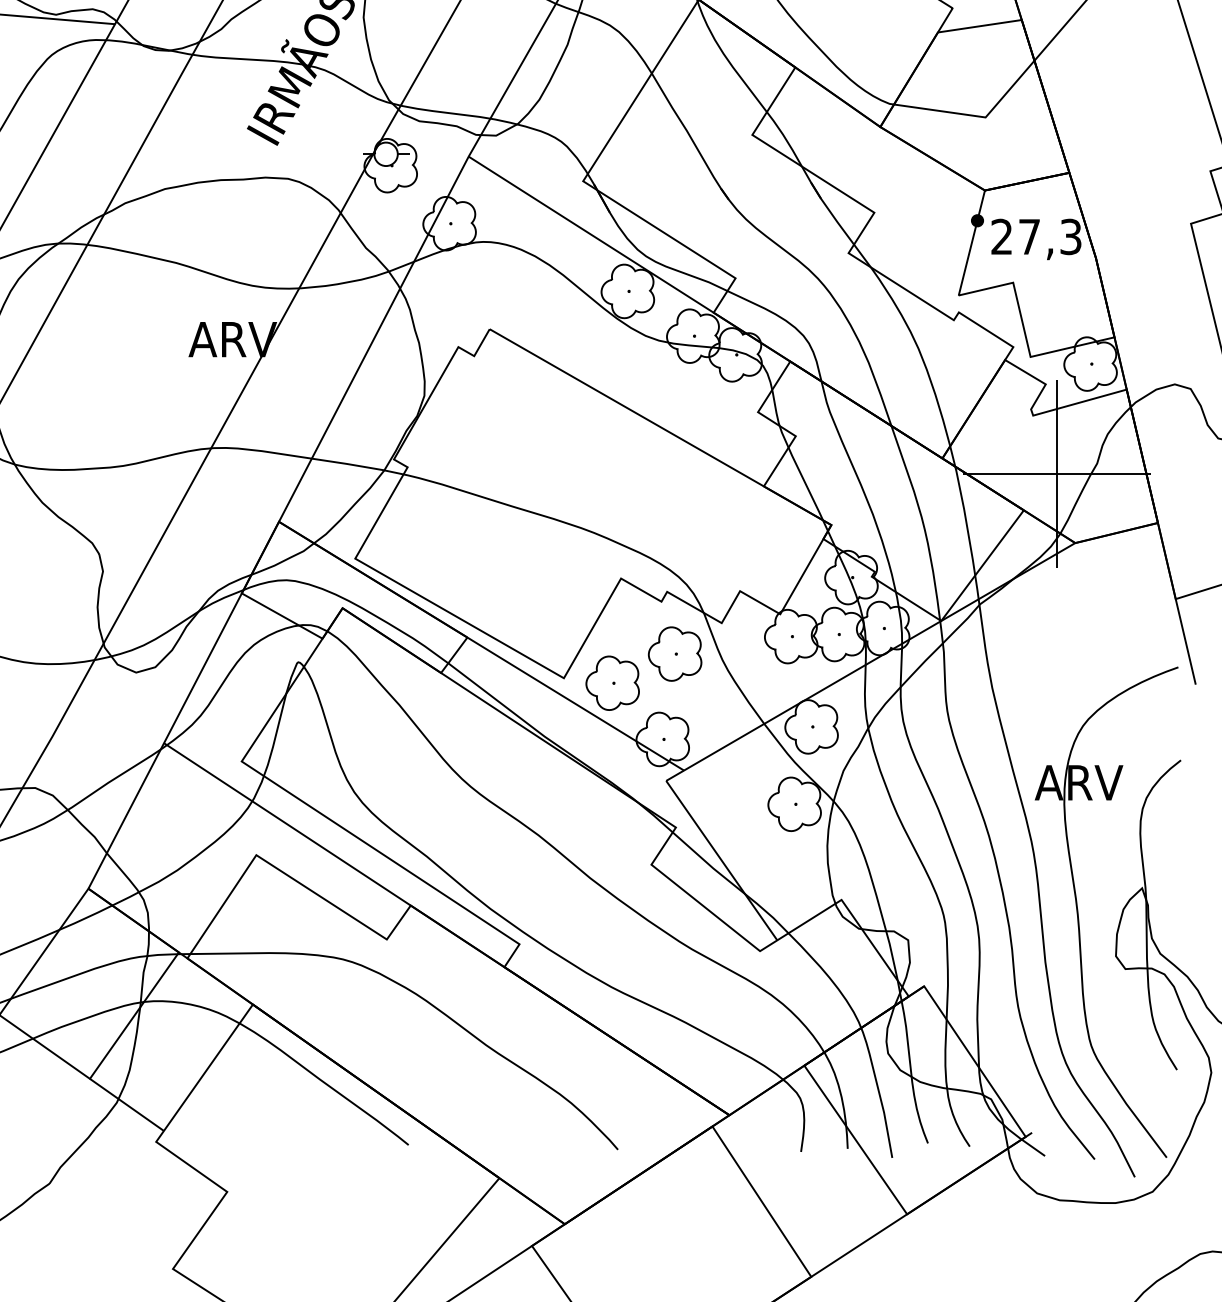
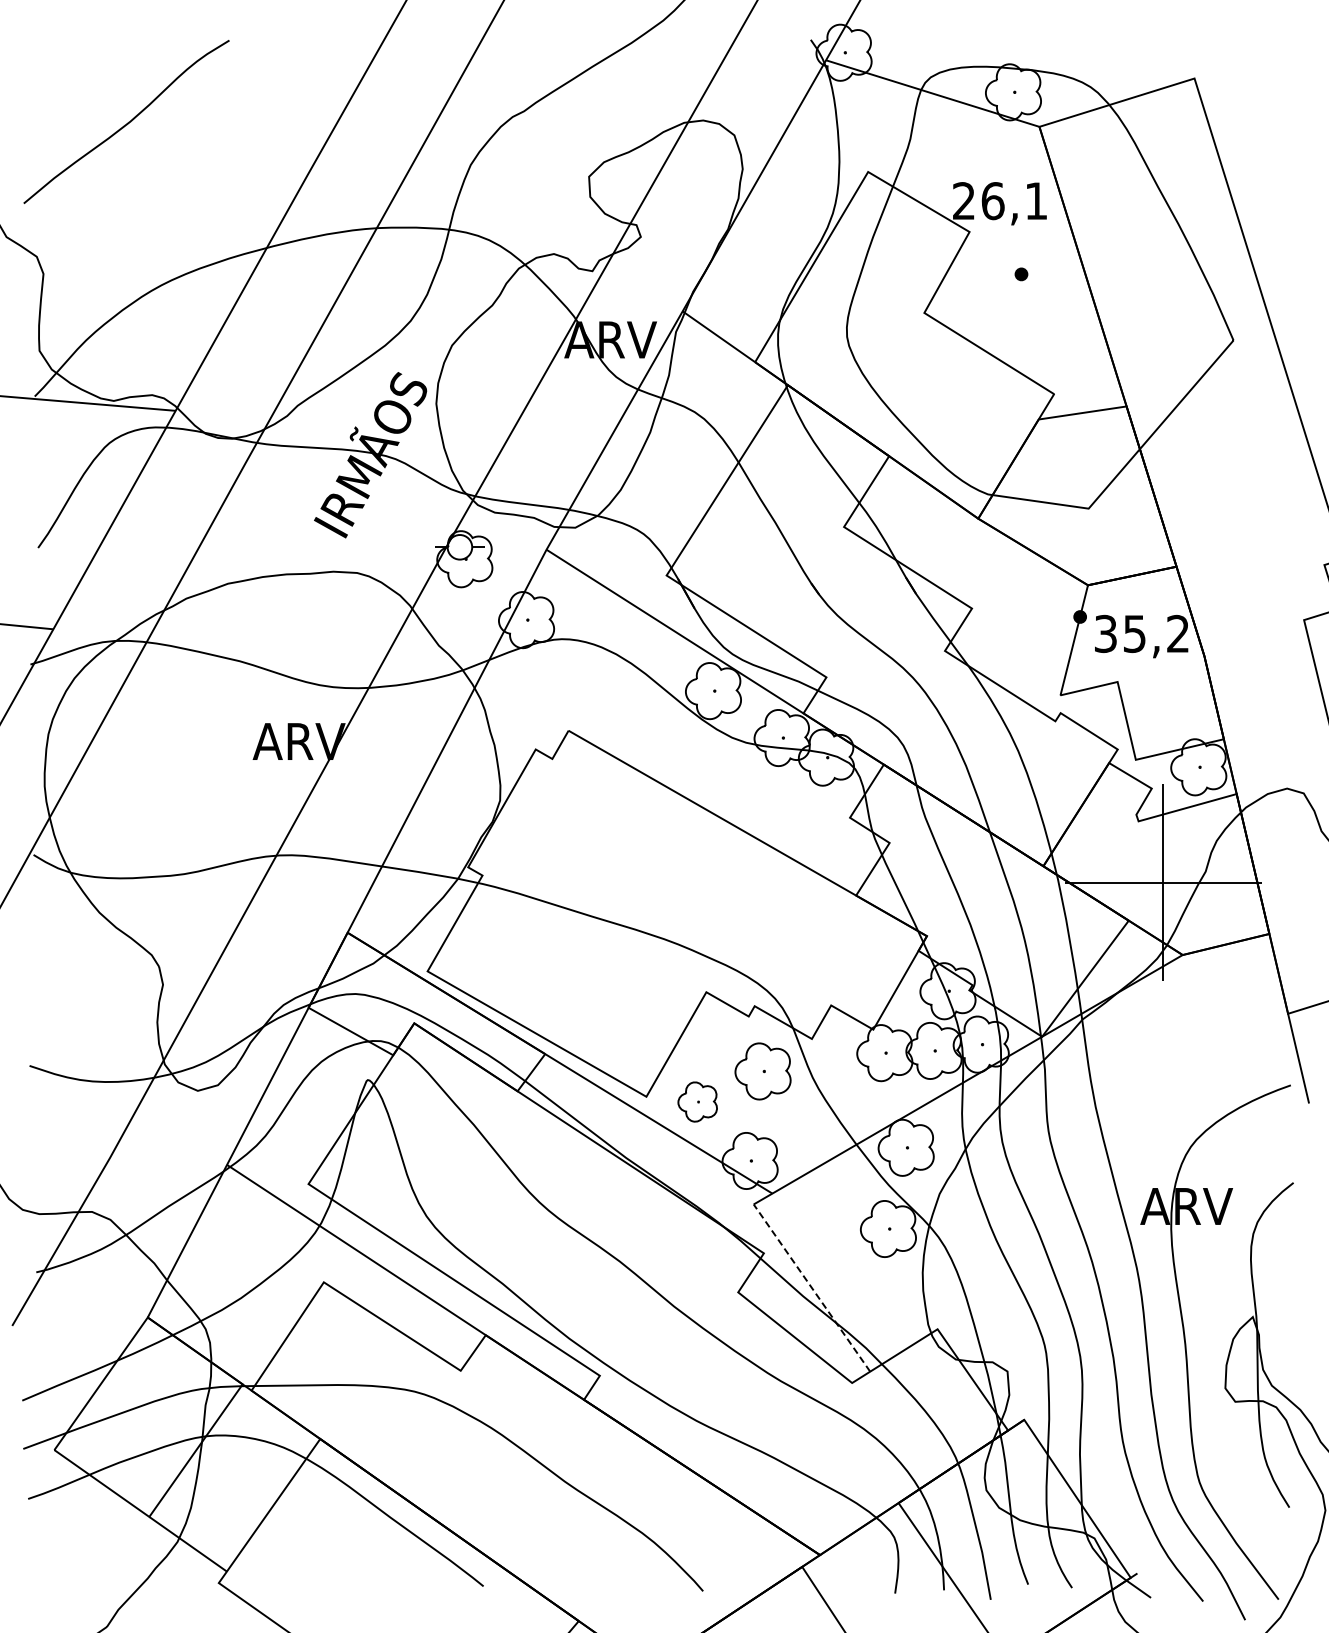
text: (1035, 237) -> (1141, 634), 27,3 -> 35,2
part: (612, 682) -> (697, 1101), size x0.7
line: (721, 861) -> (811, 1288), solid -> dashed

